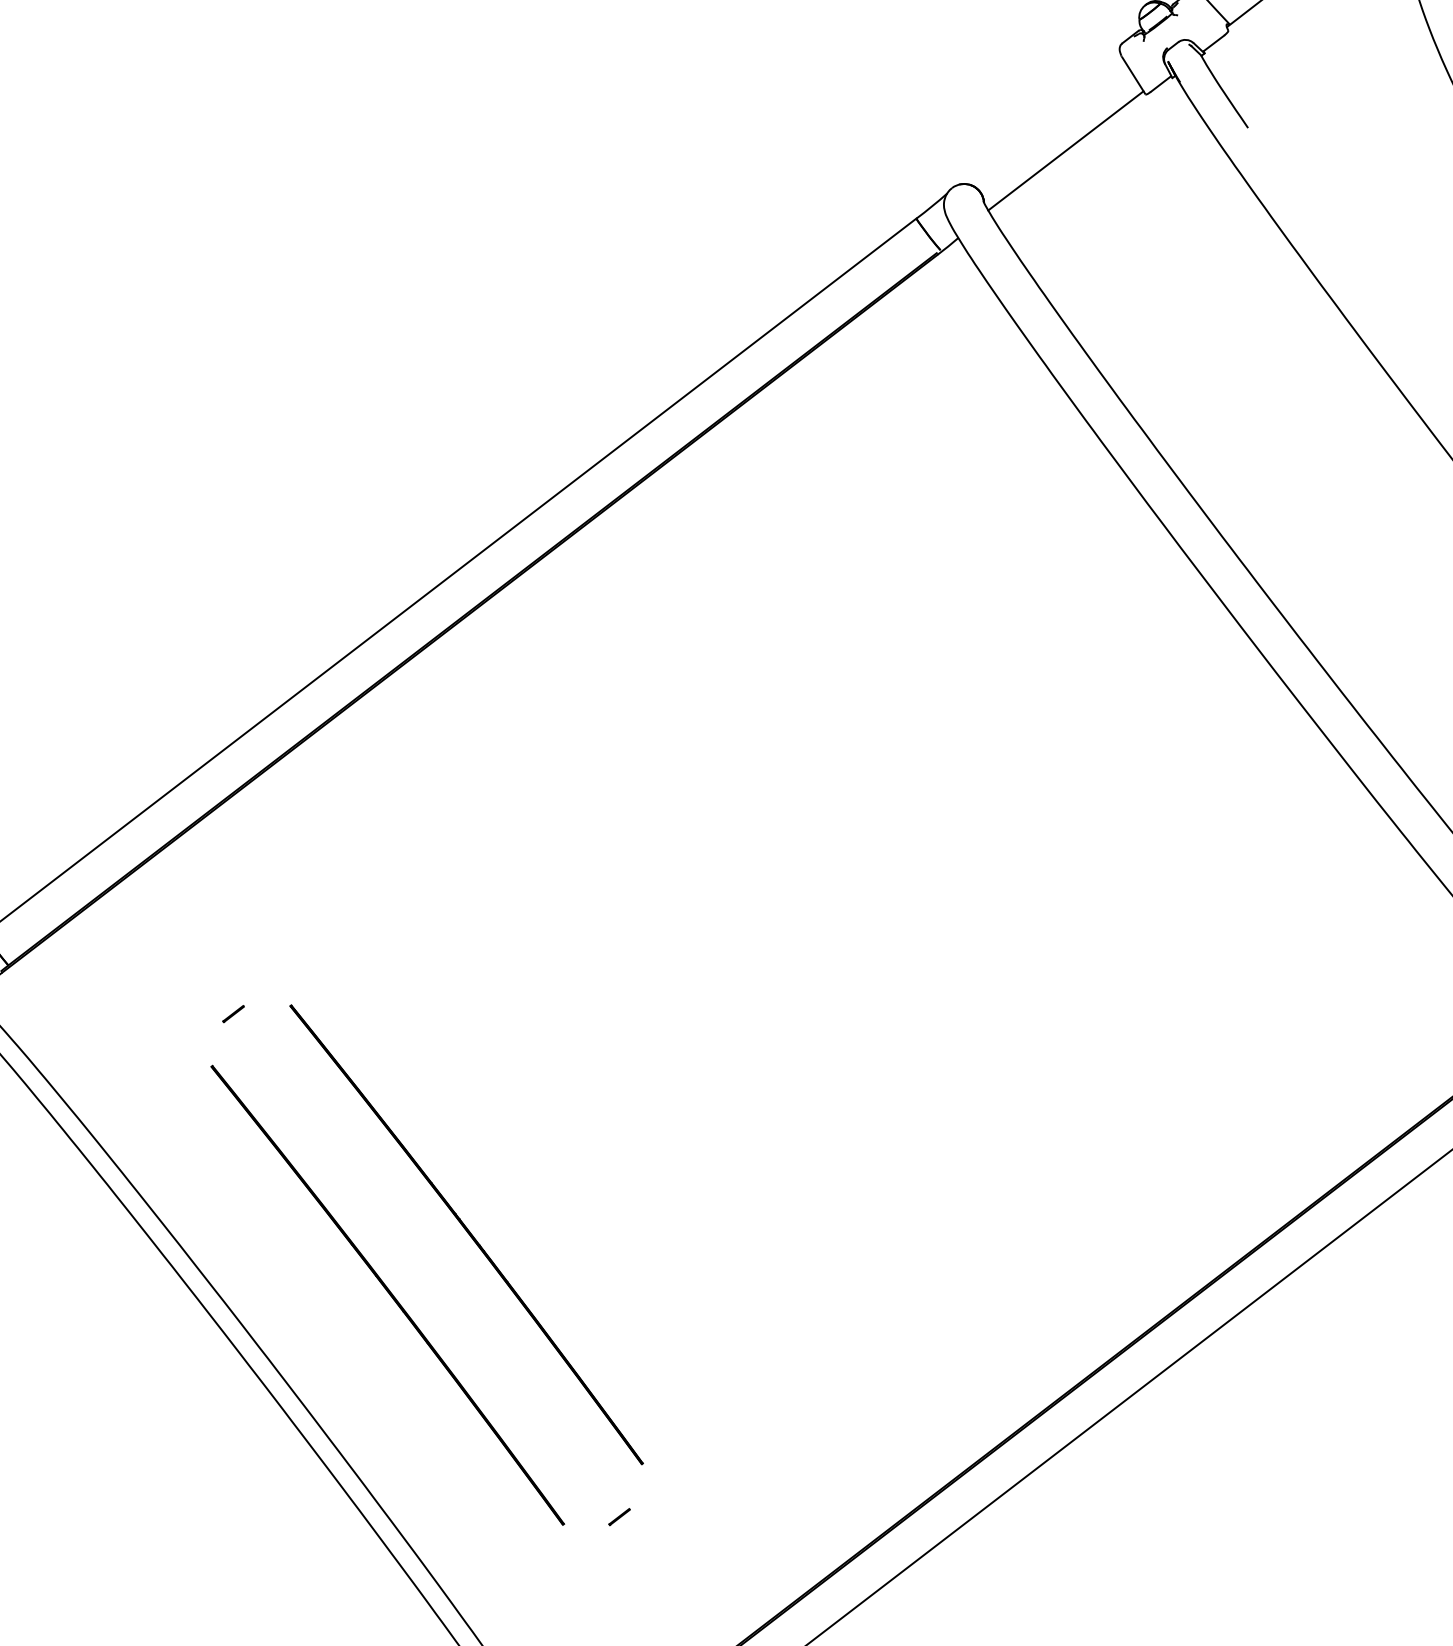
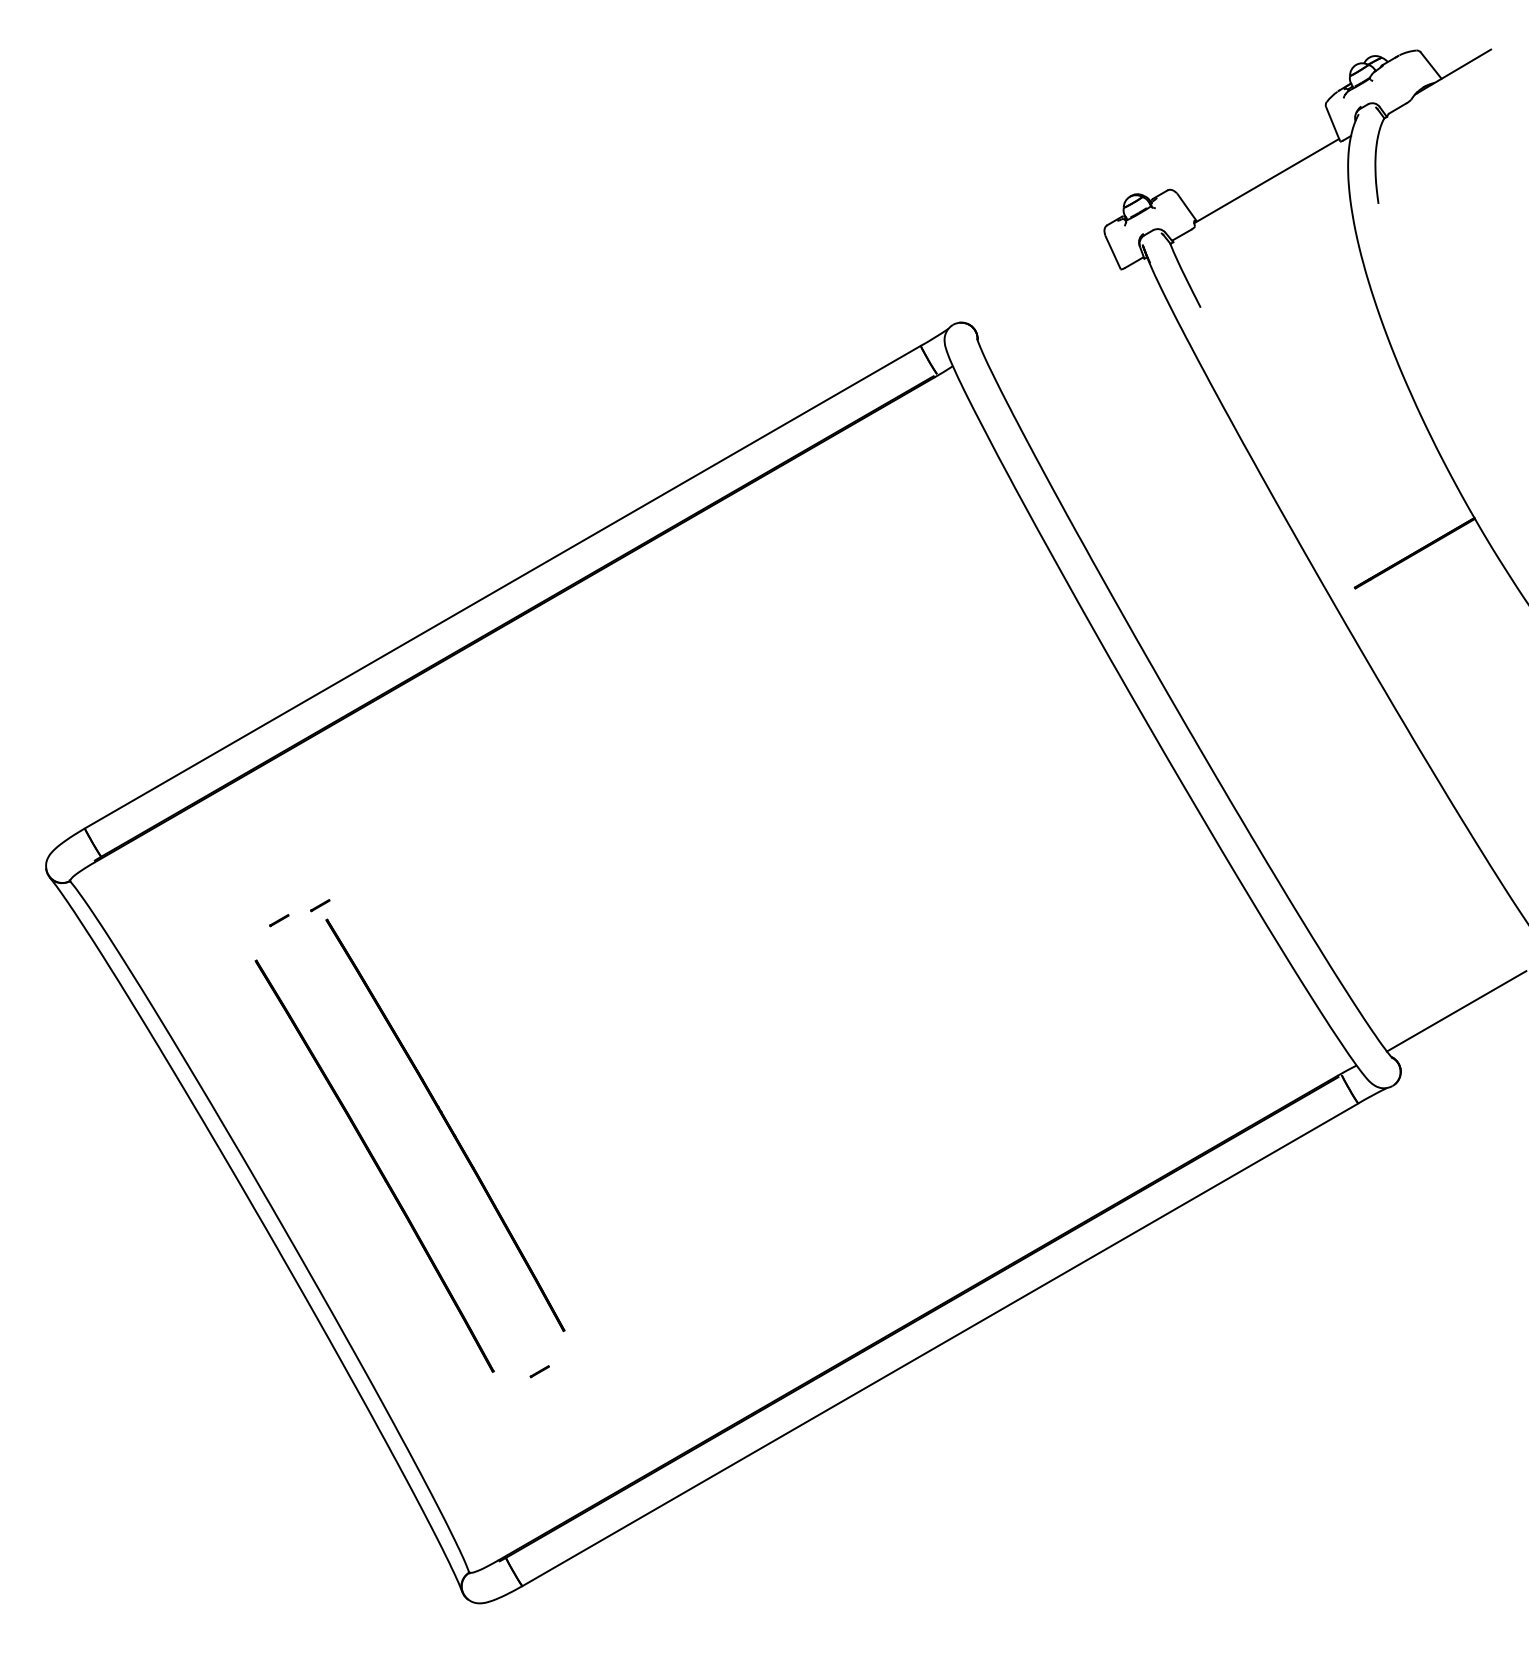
line: (1065, 150) -> (1049, 306), removed
line: (280, 989) -> (320, 905), added

